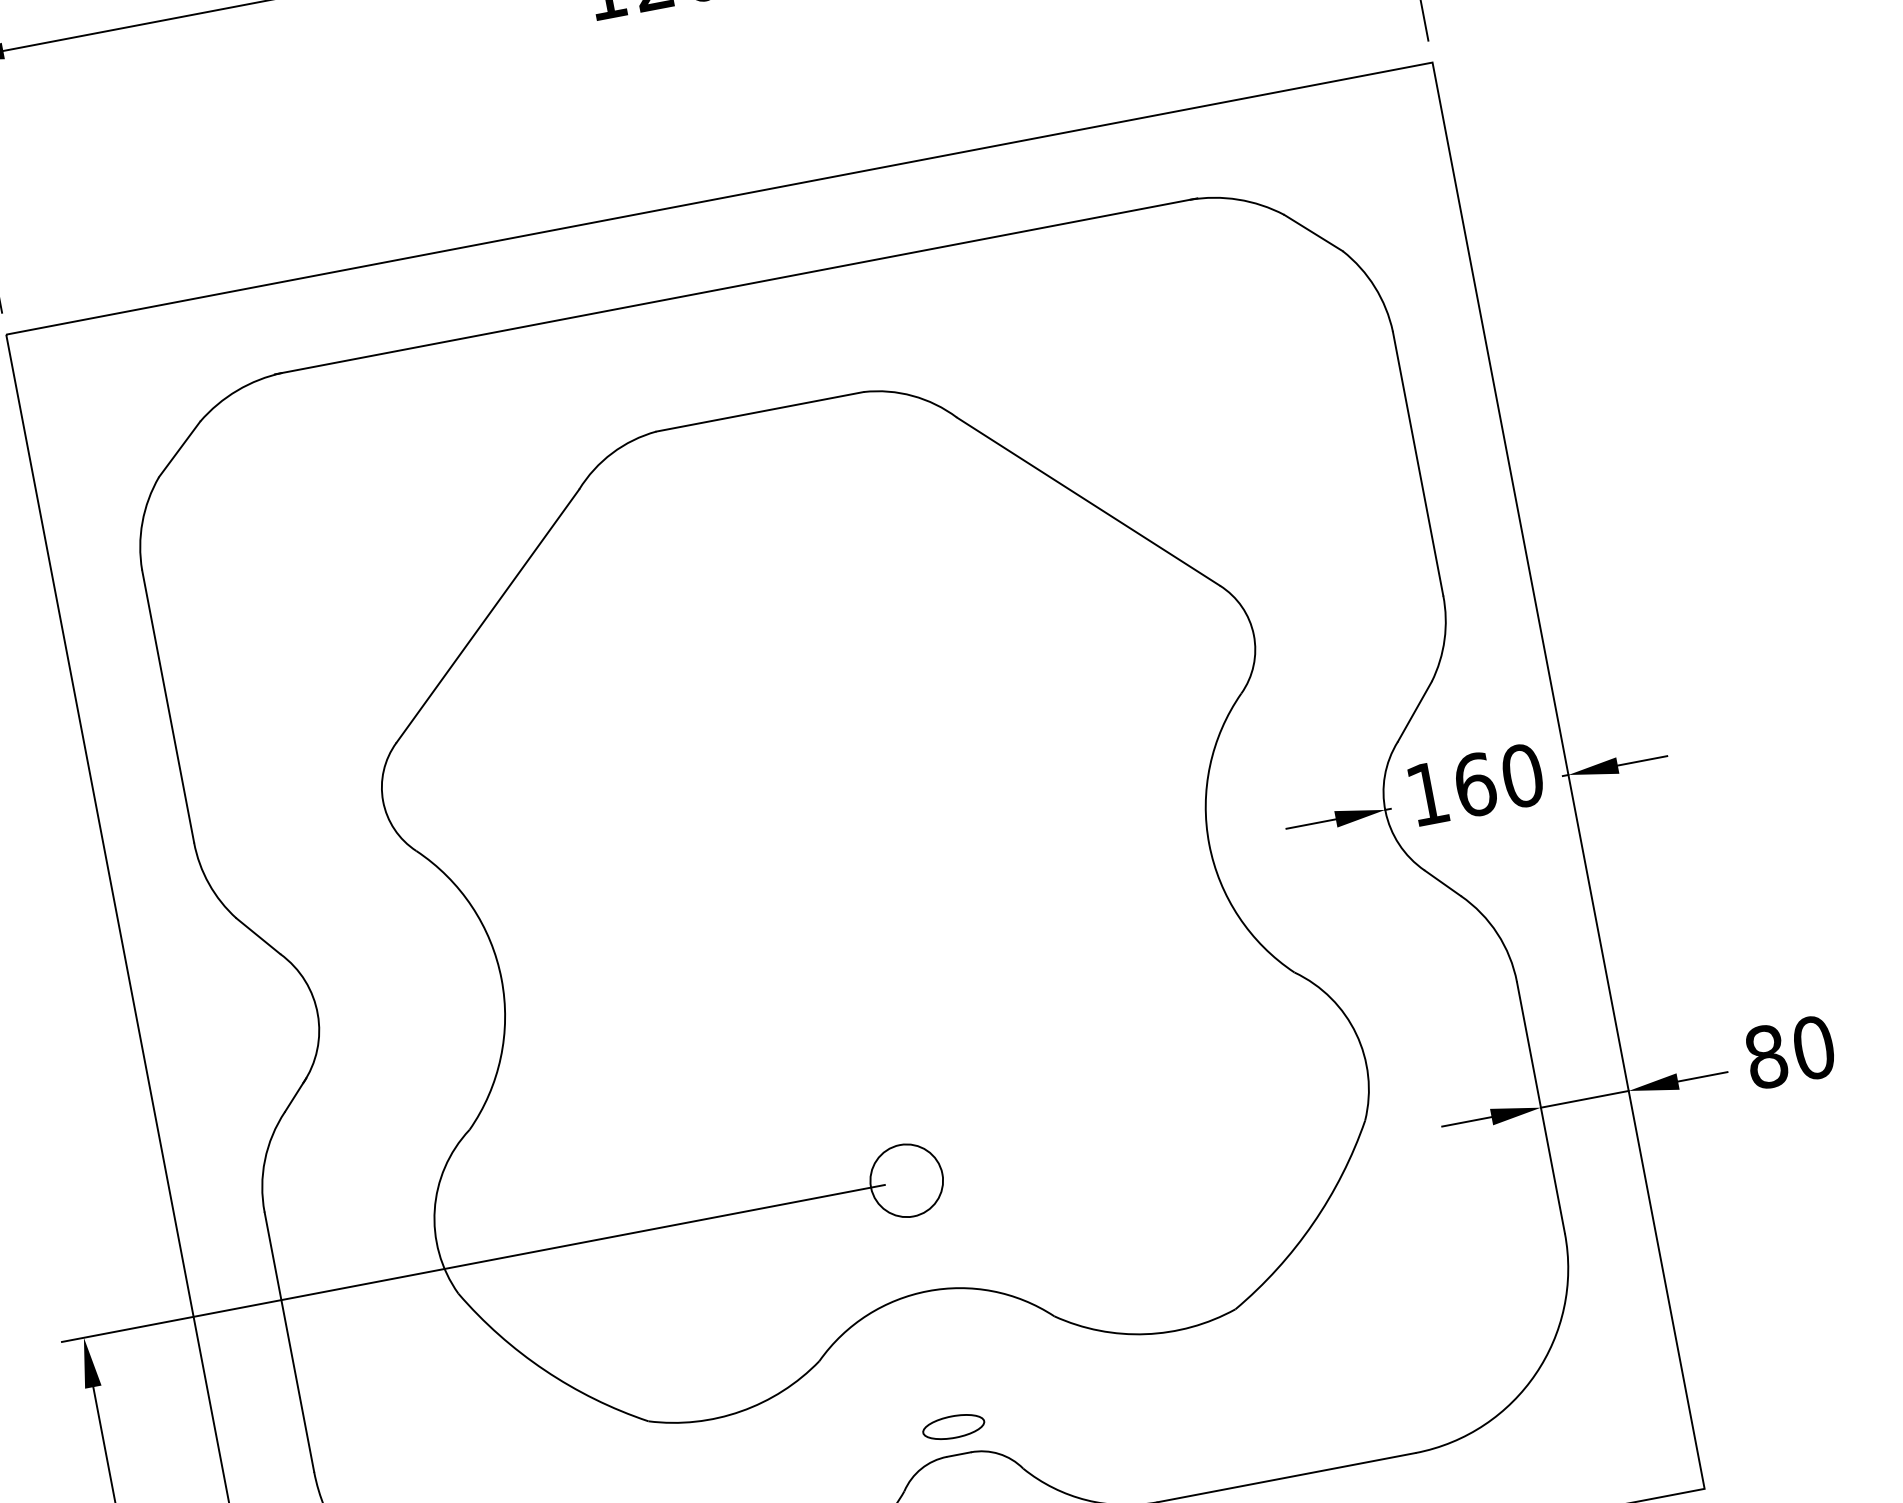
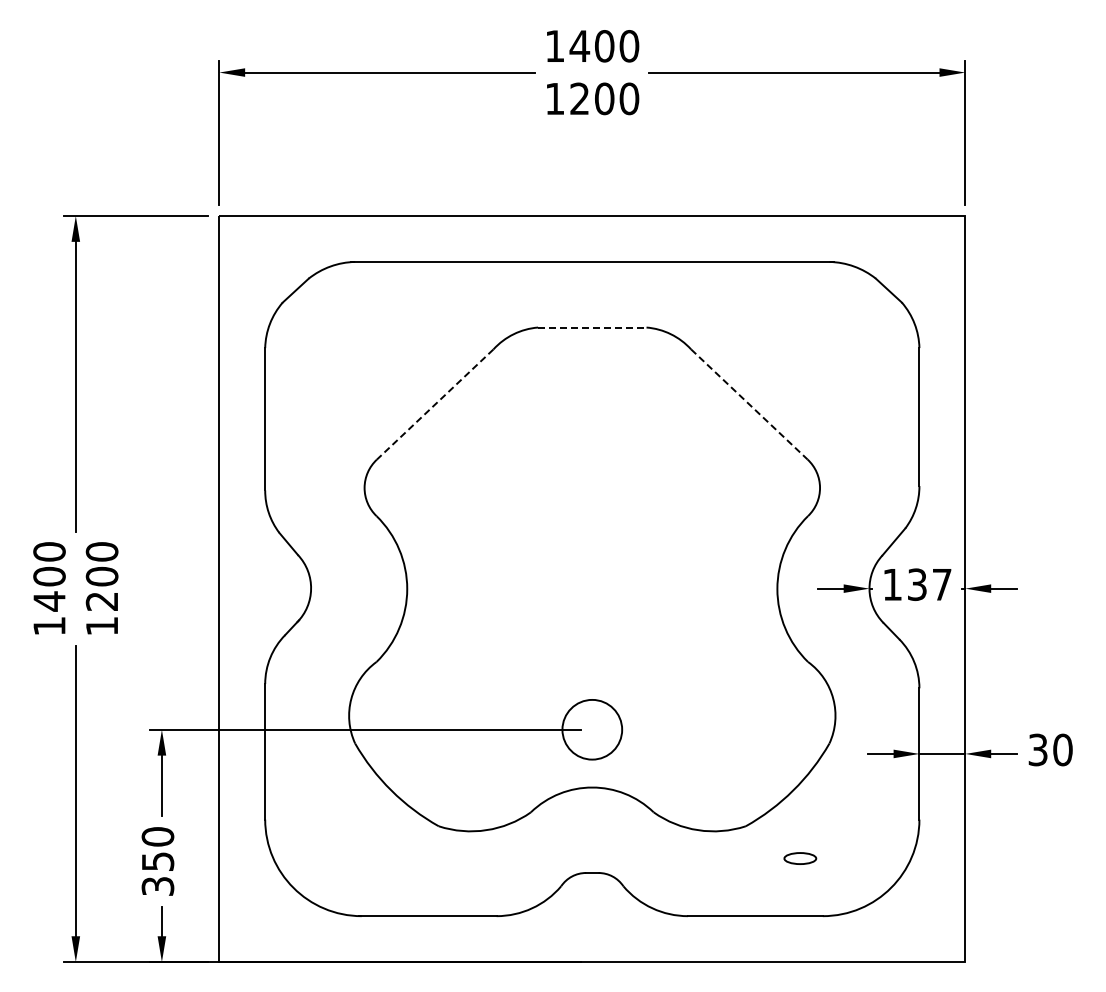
line: (760, 411) -> (592, 327), solid -> dashed
line: (1088, 501) -> (749, 404), solid -> dashed
line: (486, 616) -> (434, 404), solid -> dashed
text: (1498, 780) -> (929, 584), 160 -> 137
text: (1765, 1056) -> (1037, 749), 80 -> 30
circle: (905, 1180) -> (591, 729), size x1.6
part: (954, 1426) -> (800, 858), moved

